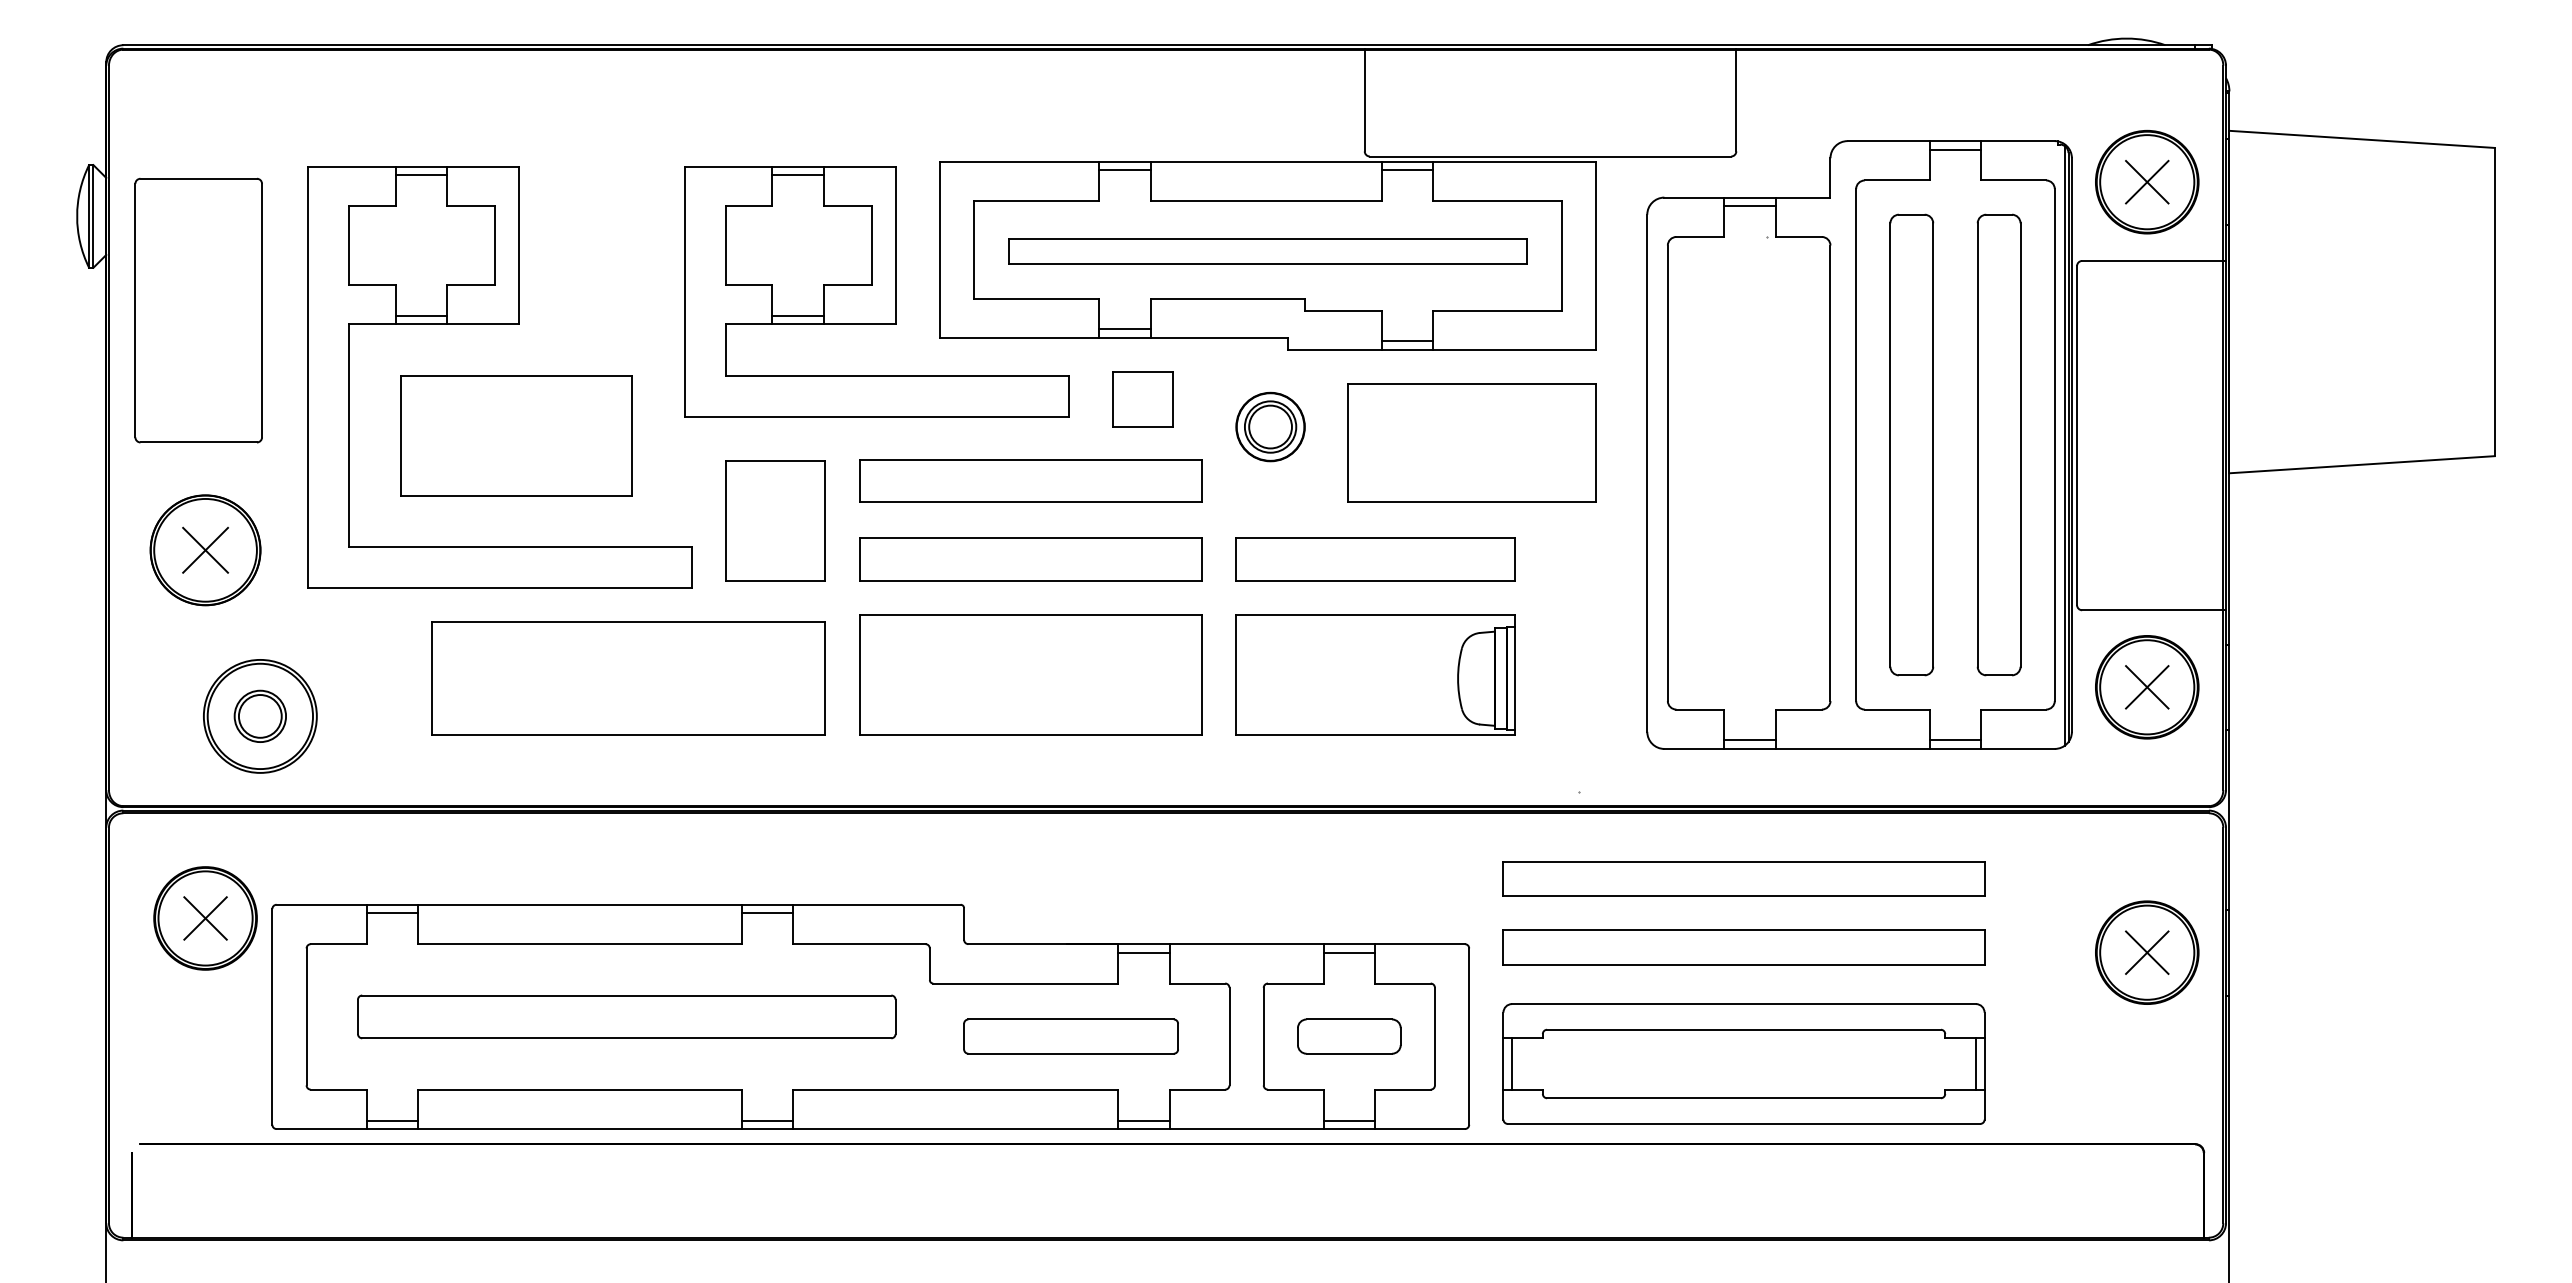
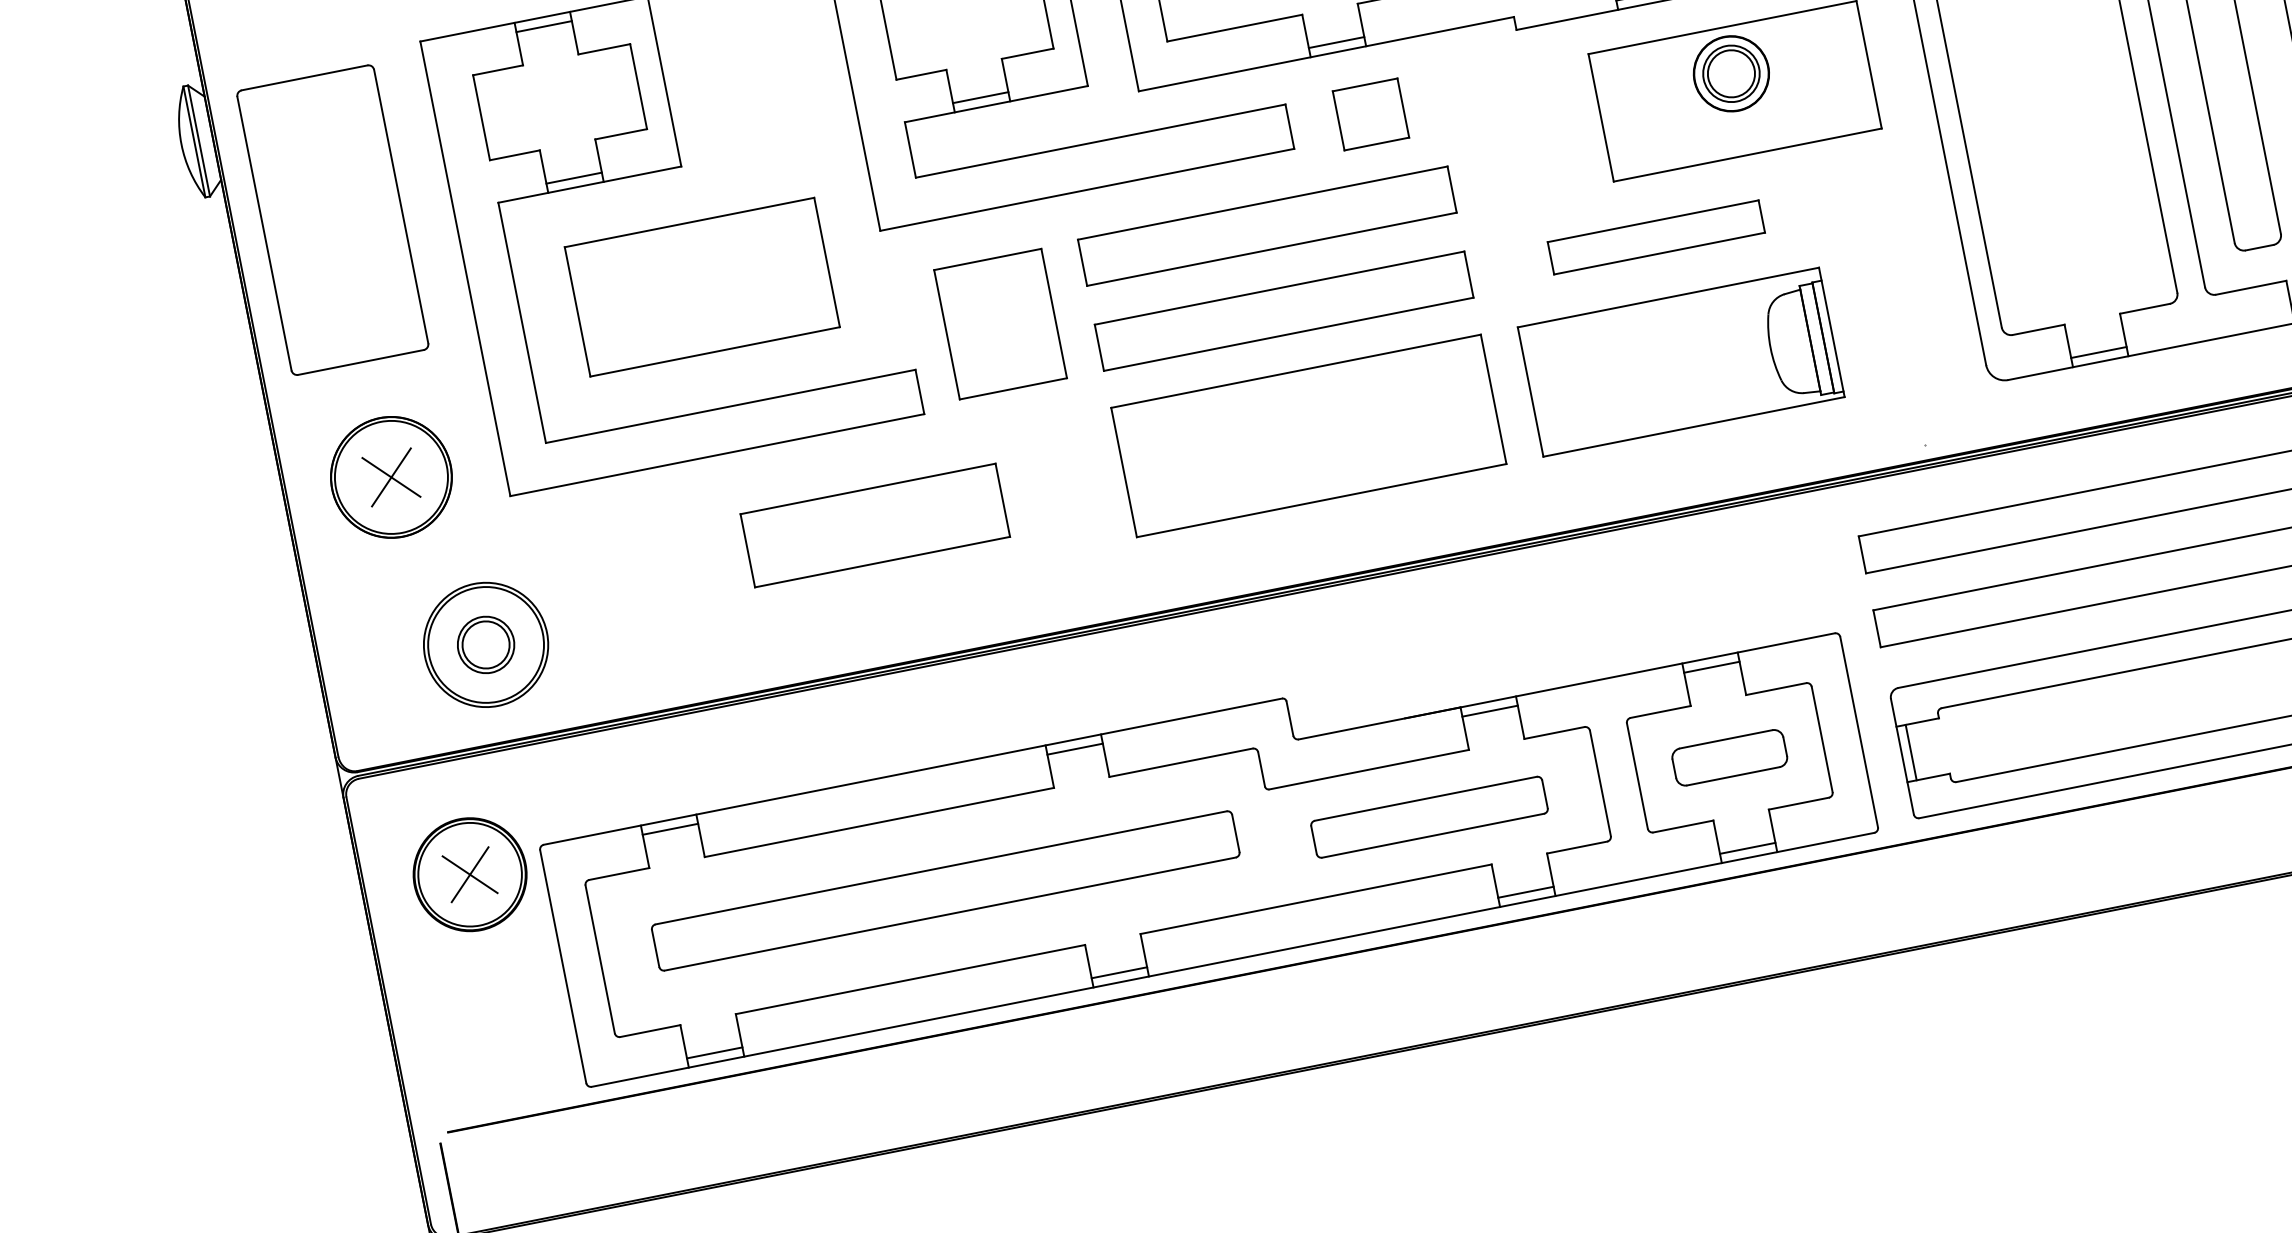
part: (1270, 426) -> (1731, 73), moved
part: (1375, 559) -> (1656, 237), size x0.7
part: (628, 678) -> (875, 525), size x0.6

